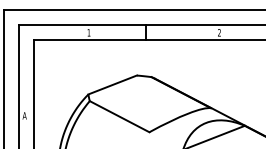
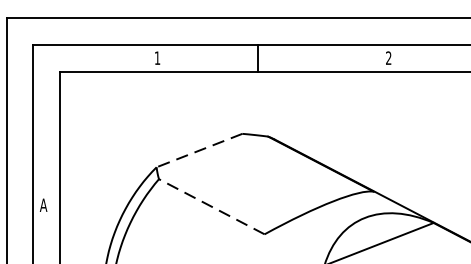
line: (112, 84) -> (199, 149), solid -> dashed
line: (119, 116) -> (211, 206), solid -> dashed

